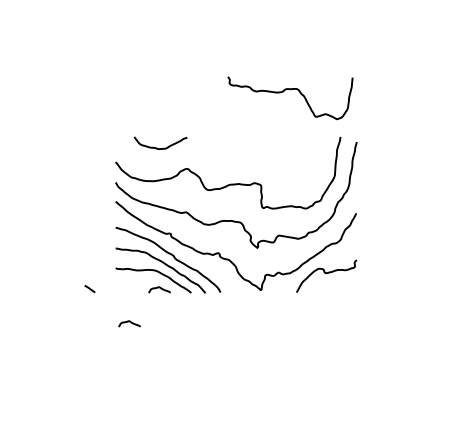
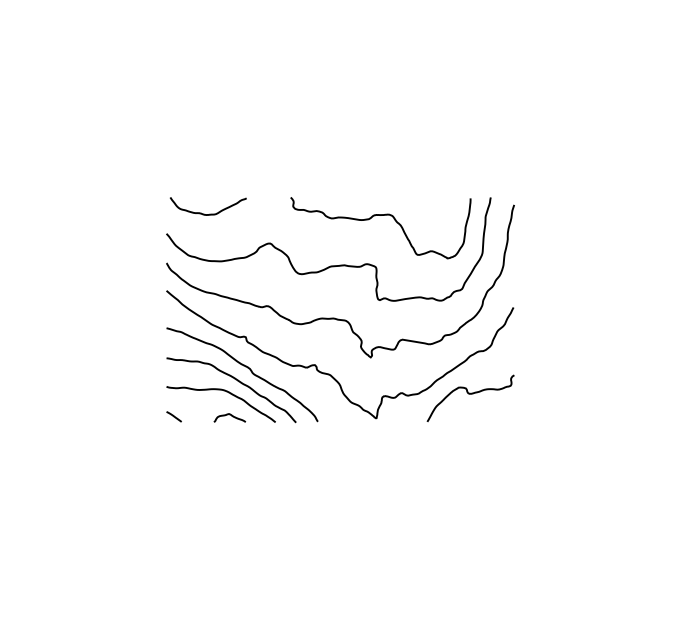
curve: (290, 90) -> (381, 217), moved
curve: (157, 147) -> (203, 212), moved
curve: (89, 289) -> (173, 417), moved
curve: (129, 322) -> (186, 464), removed

